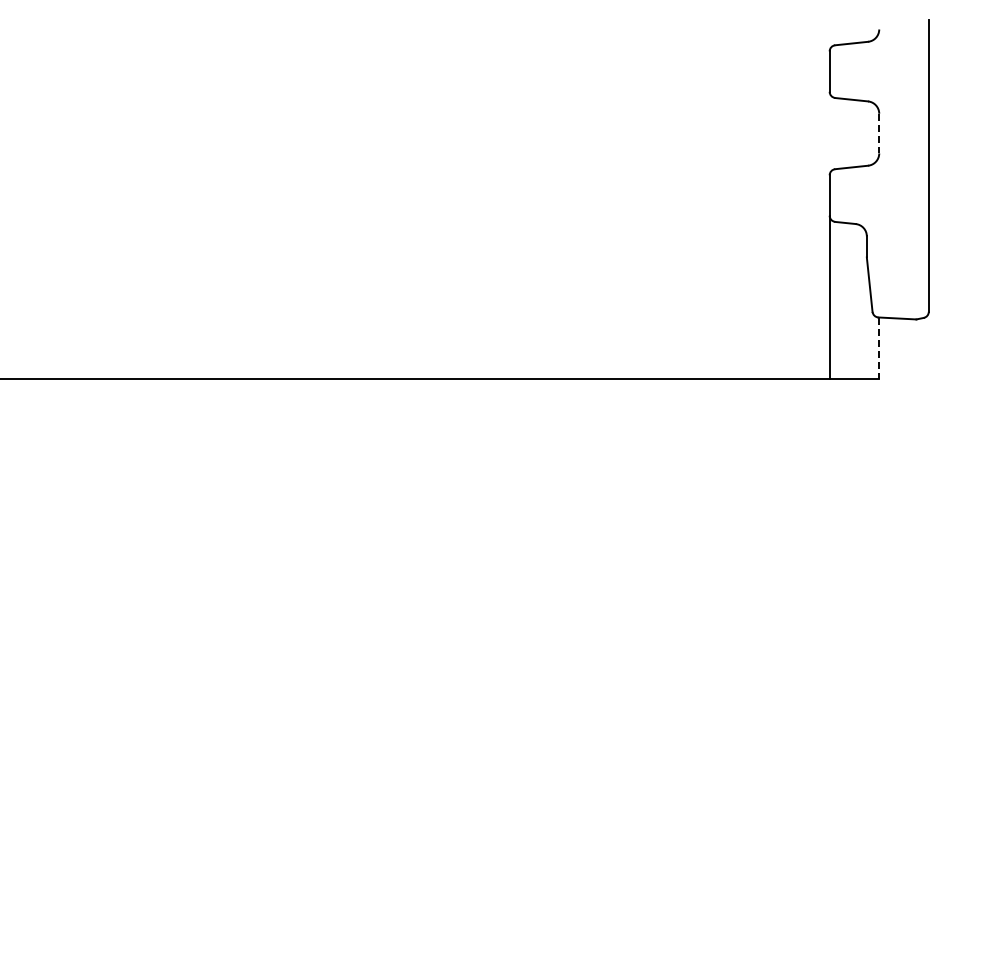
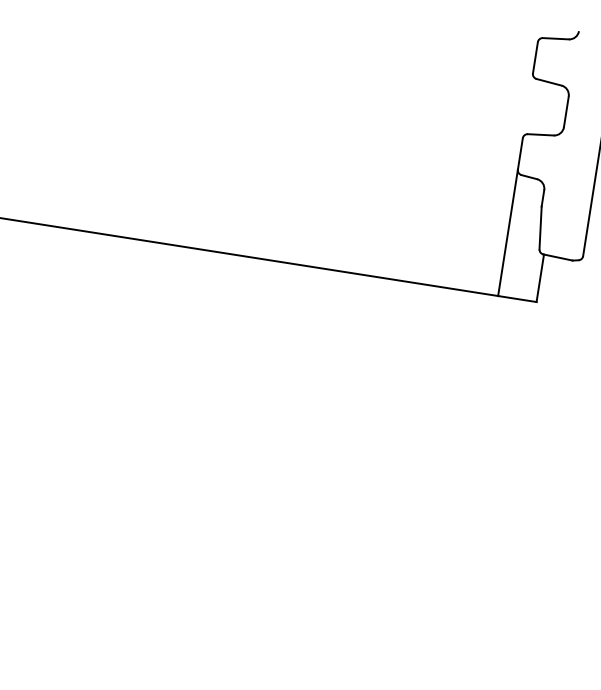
line: (879, 133) -> (566, 111), dashed -> solid
line: (879, 348) -> (540, 278), dashed -> solid

